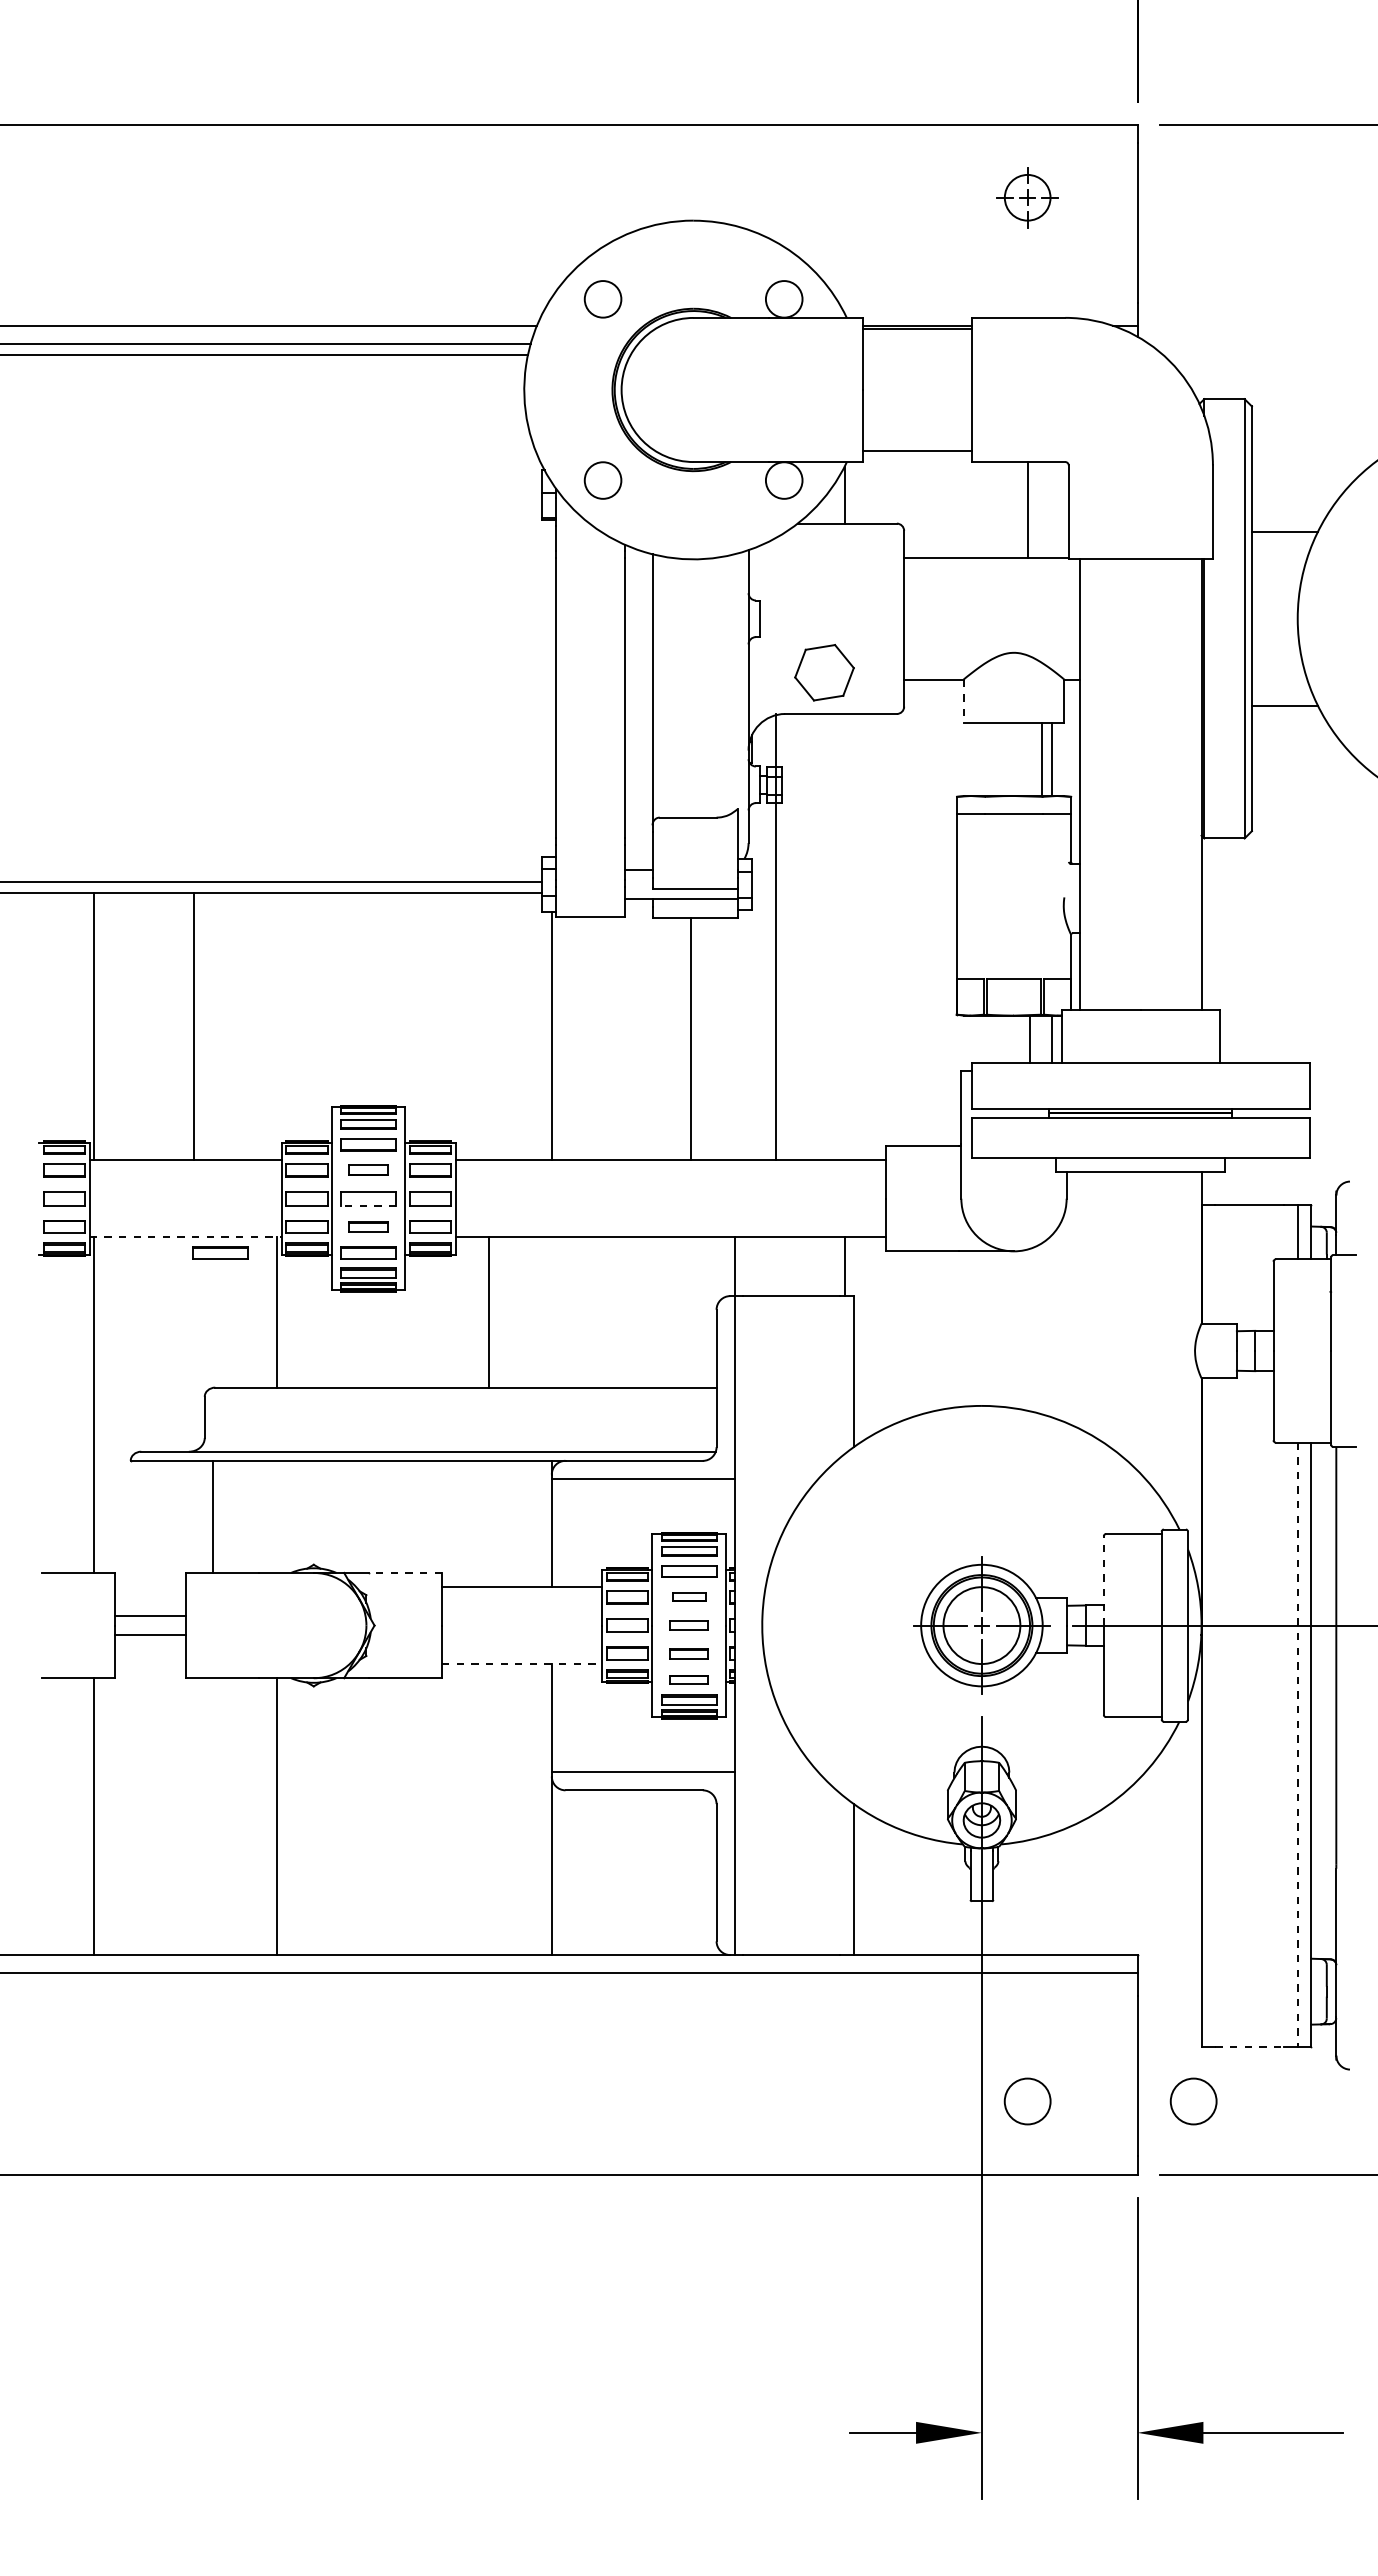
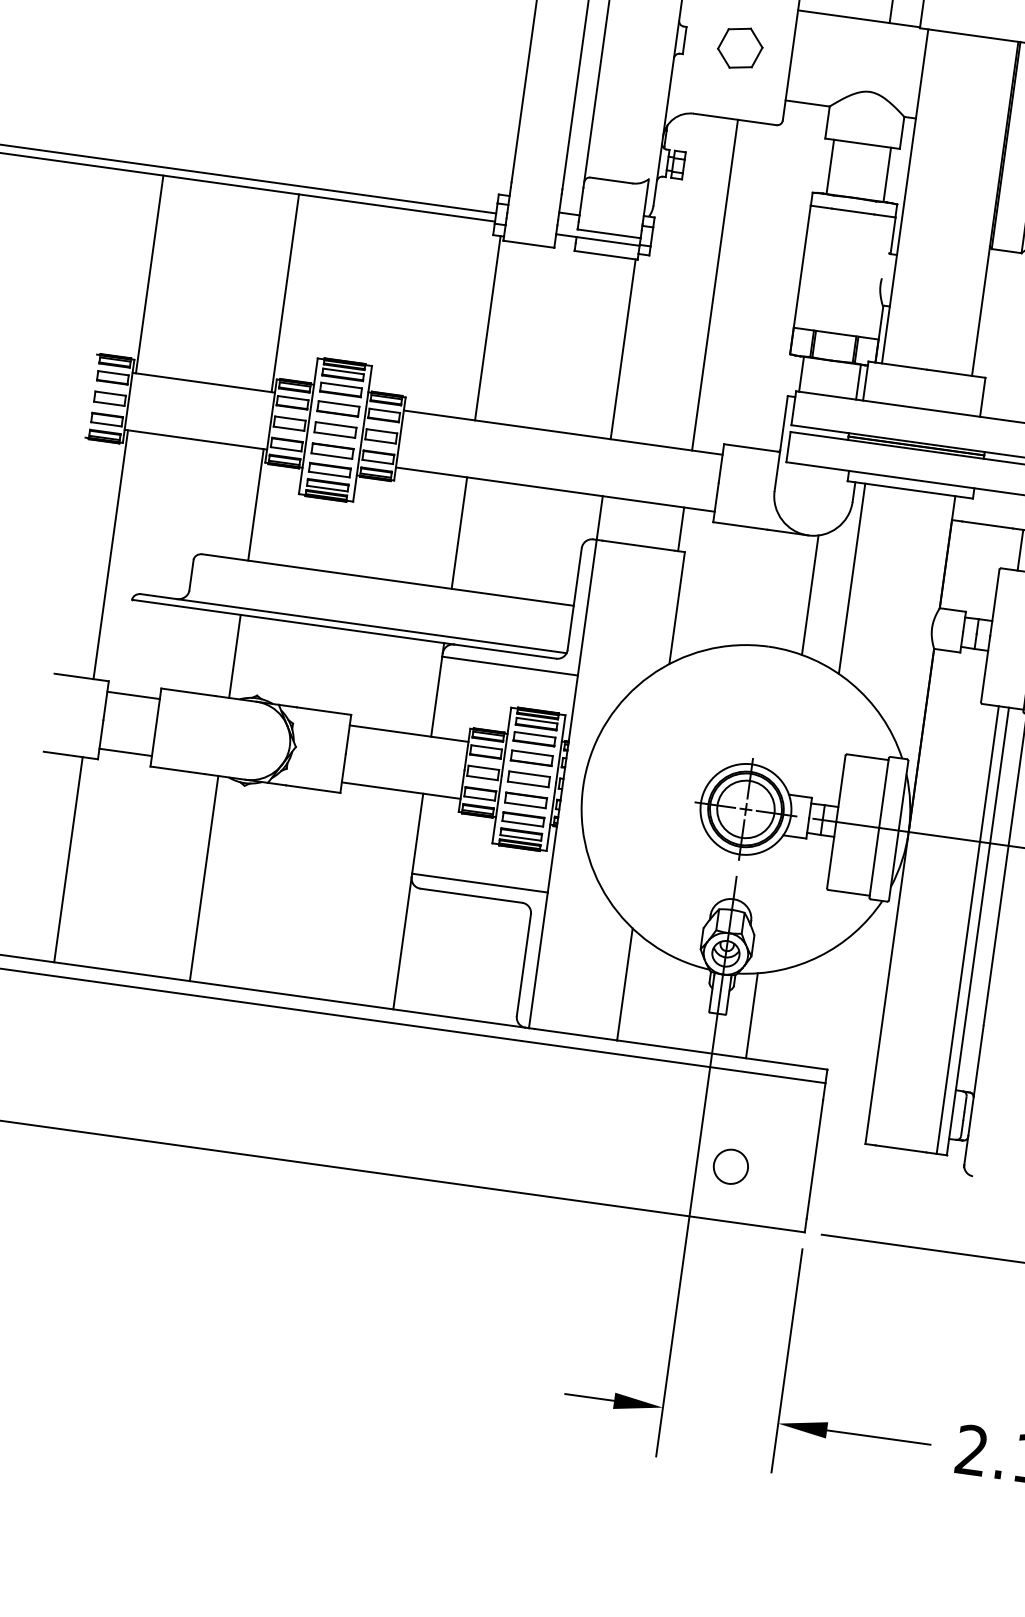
part: (824, 672) -> (740, 48), moved
line: (963, 701) -> (827, 122), dashed -> solid
line: (1041, 759) -> (830, 167), moved
line: (775, 936) -> (714, 284), moved
line: (194, 1026) -> (285, 293), moved
line: (690, 1038) -> (622, 348), moved
line: (1029, 1038) -> (801, 373), moved
part: (368, 1169) -> (338, 408), size x1.43
line: (368, 1205) -> (334, 435), dashed -> solid
part: (368, 1226) -> (332, 450), size x1.43
line: (186, 1237) -> (196, 440), dashed -> solid
part: (220, 1252) -> (220, 454), removed
line: (1080, 1300) -> (852, 578), added
line: (488, 1312) -> (459, 533), moved
line: (1027, 1329) -> (810, 594), added
line: (213, 1516) -> (235, 656), moved
line: (405, 1572) -> (324, 710), dashed -> solid
line: (1103, 1580) -> (840, 788), dashed -> solid
part: (689, 1596) -> (532, 757), size x1.67
line: (149, 1616) -> (125, 752), moved
part: (689, 1625) -> (529, 779), size x1.43
line: (149, 1635) -> (133, 695), moved
part: (689, 1653) -> (526, 800), size x1.43
line: (522, 1664) -> (401, 791), dashed -> solid
part: (689, 1679) -> (523, 819), size x1.43
line: (1297, 1745) -> (967, 930), dashed -> solid
line: (1027, 1897) -> (751, 1015), added
line: (1250, 2046) -> (901, 1148), dashed -> solid
circle: (1193, 2101) -> (853, 1183), removed

